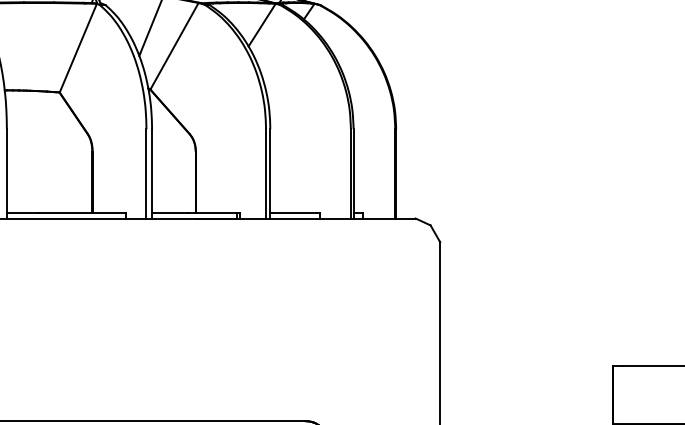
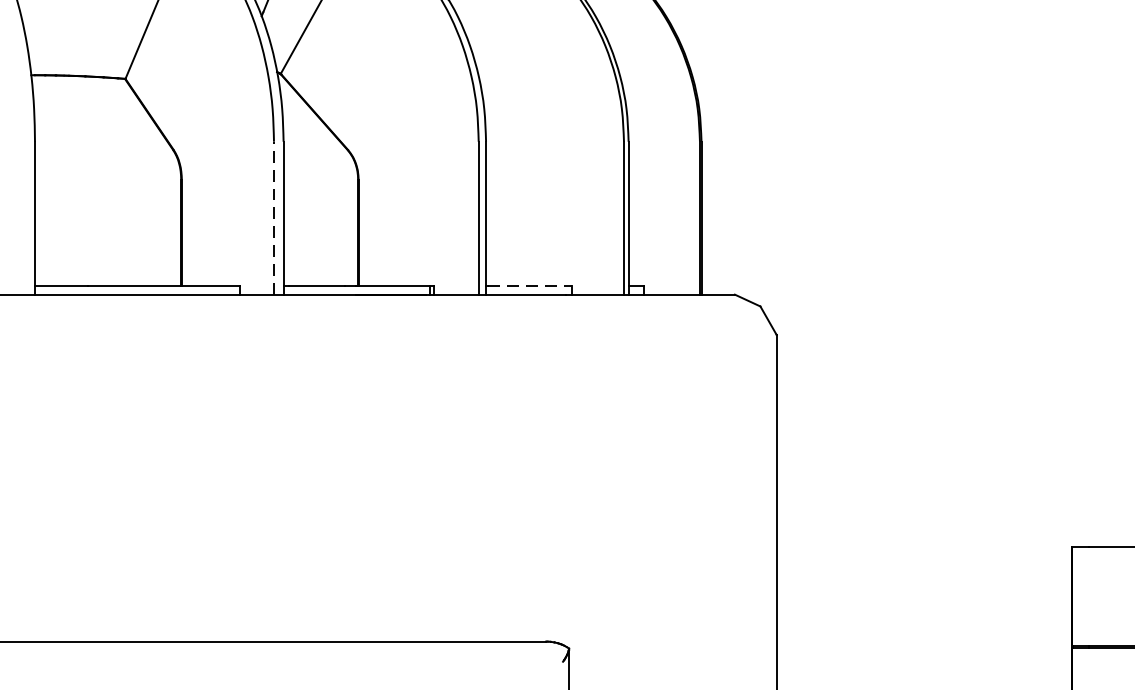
line: (146, 173) -> (274, 217), solid -> dashed
line: (296, 213) -> (530, 286), solid -> dashed

